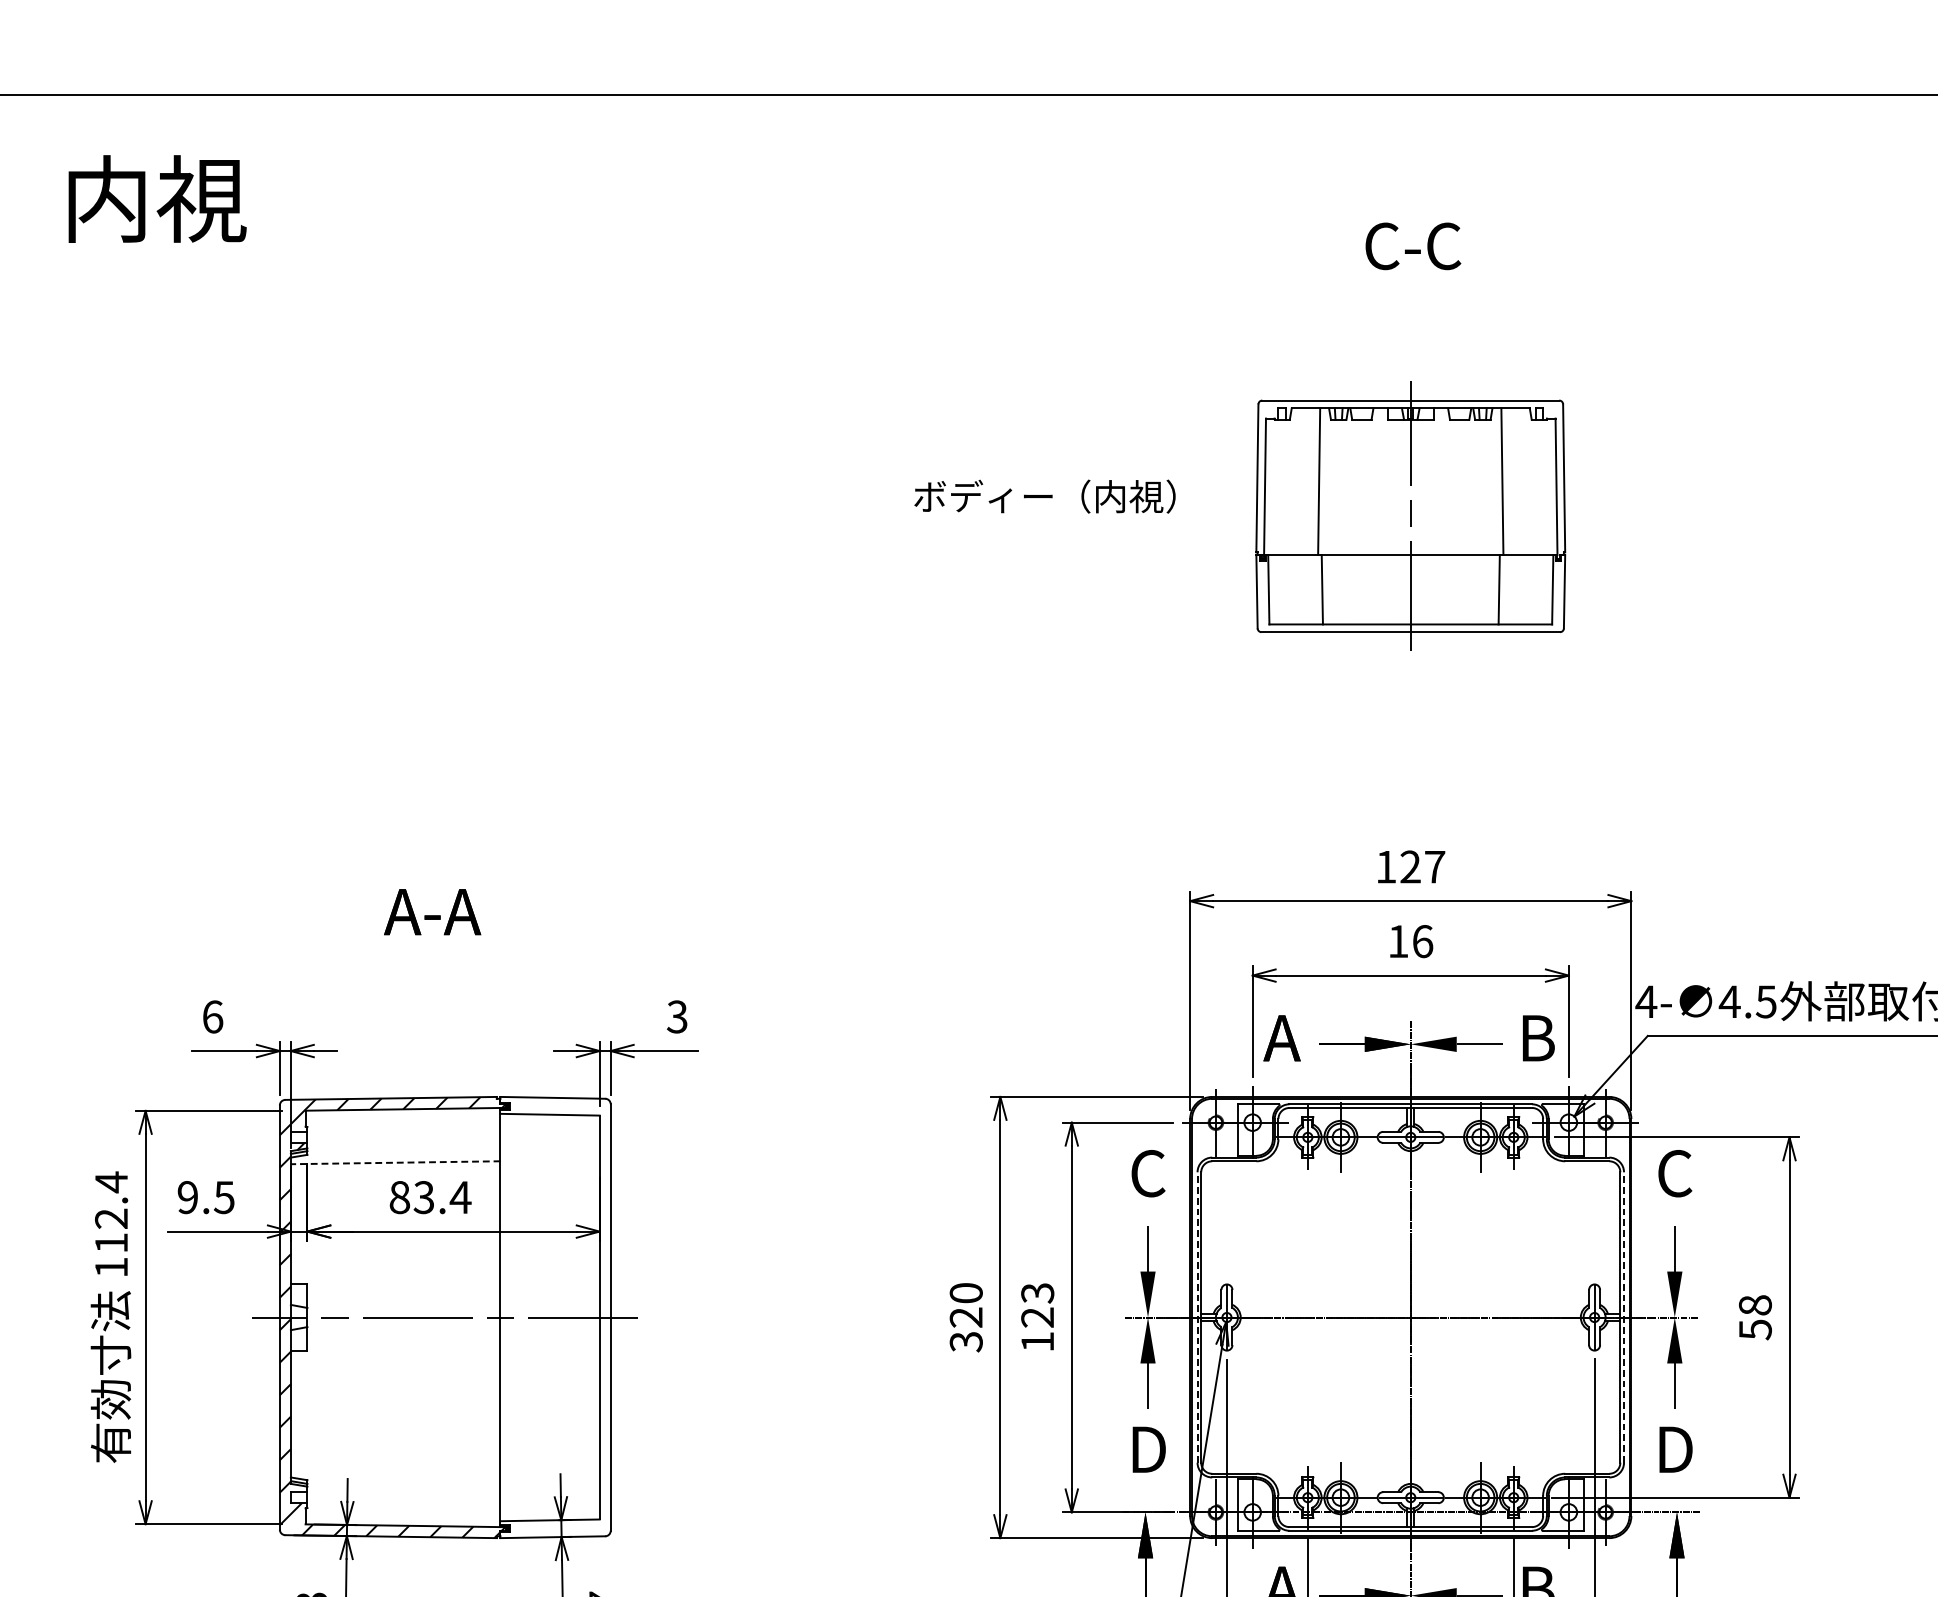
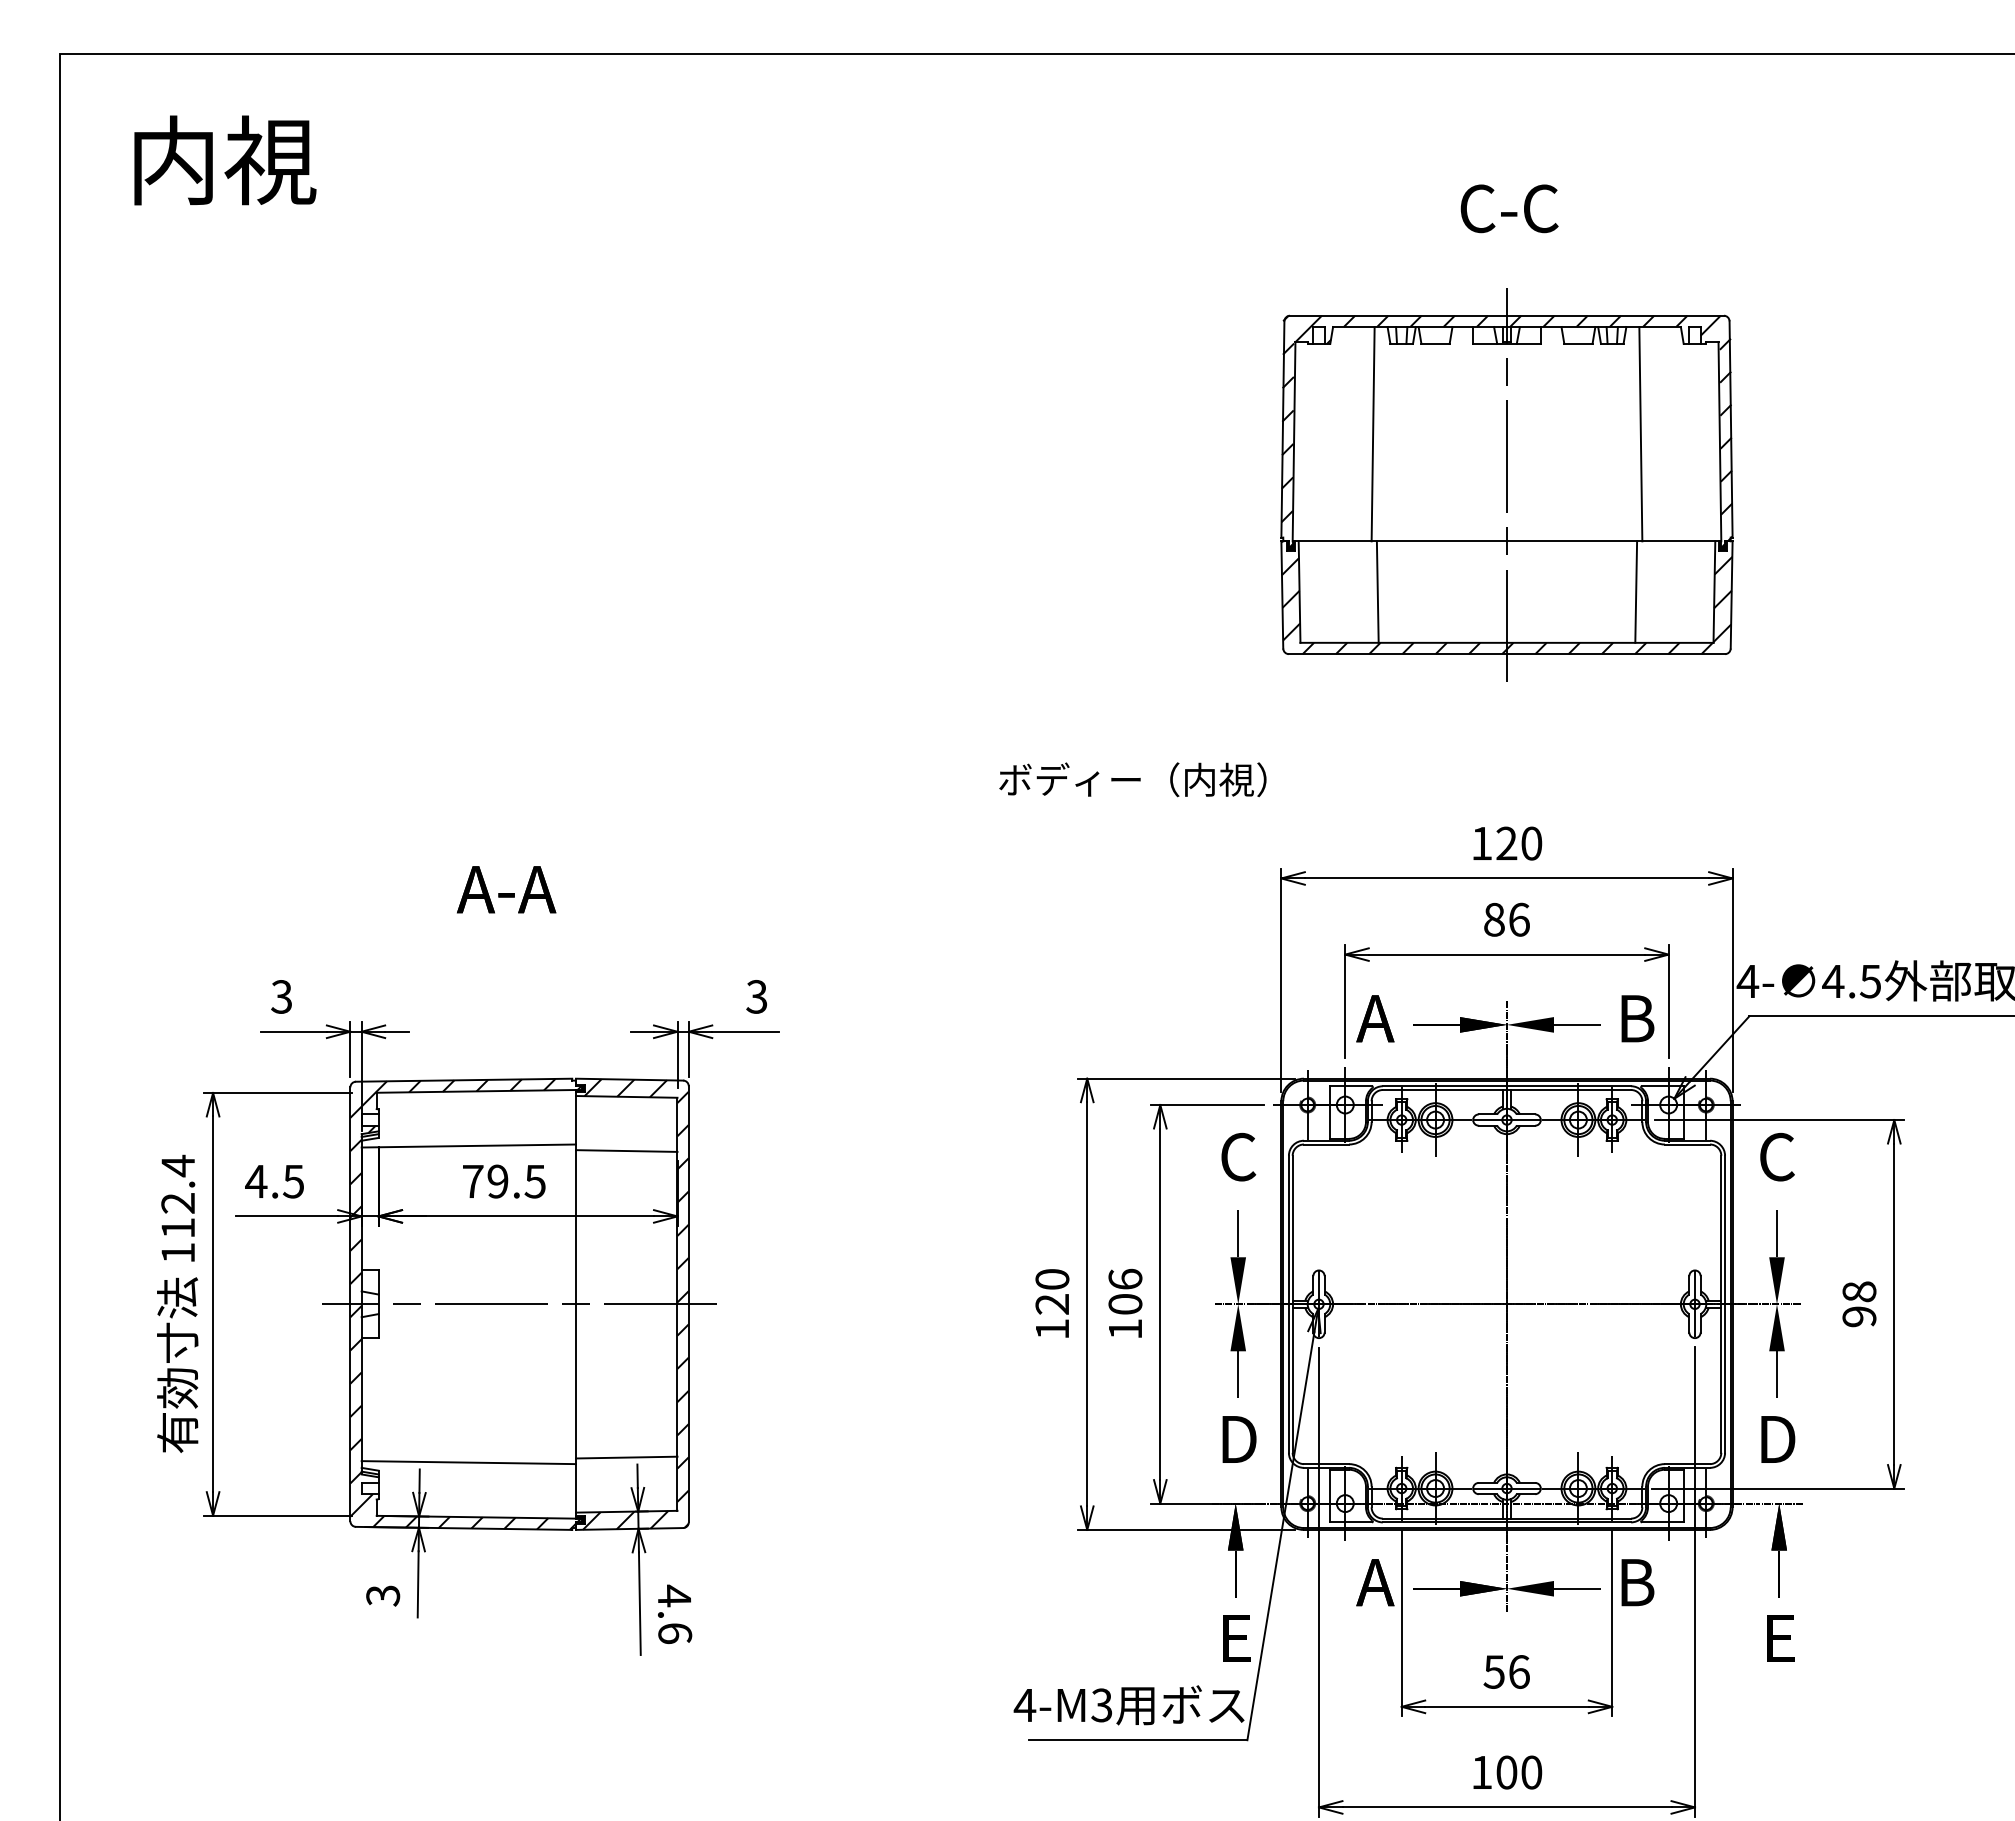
text: (1044, 496) -> (1132, 779), moved
part: (1410, 515) -> (1506, 484), size x1.43
text: (1434, 866) -> (1531, 843), 127 -> 120
text: (1398, 941) -> (1494, 919), 16 -> 86
text: (212, 1016) -> (281, 996), 6 -> 3
line: (395, 1163) -> (468, 1146), dashed -> solid
line: (549, 1167) -> (626, 1150), added
text: (188, 1197) -> (256, 1181), 9.5 -> 4.5
text: (430, 1197) -> (504, 1181), 83.4 -> 79.5
text: (1037, 1305) -> (1125, 1291), 123 -> 106
hatch: (558, 1317) -> (635, 1304), added
line: (1197, 1317) -> (1288, 1304), dashed -> solid
line: (1624, 1317) -> (1725, 1304), dashed -> solid
text: (1755, 1329) -> (1859, 1316), 58 -> 98
text: (966, 1342) -> (1052, 1329), 320 -> 120
line: (549, 1467) -> (626, 1457), added
line: (395, 1472) -> (468, 1462), added

